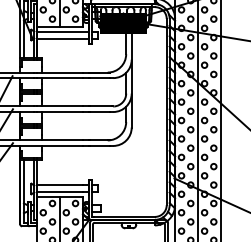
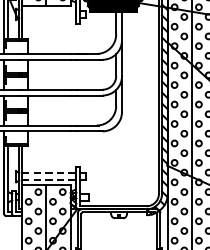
line: (62, 31) -> (48, 10), removed
line: (62, 38) -> (48, 17), removed
line: (60, 185) -> (46, 173), solid -> dashed
line: (60, 192) -> (46, 180), solid -> dashed

